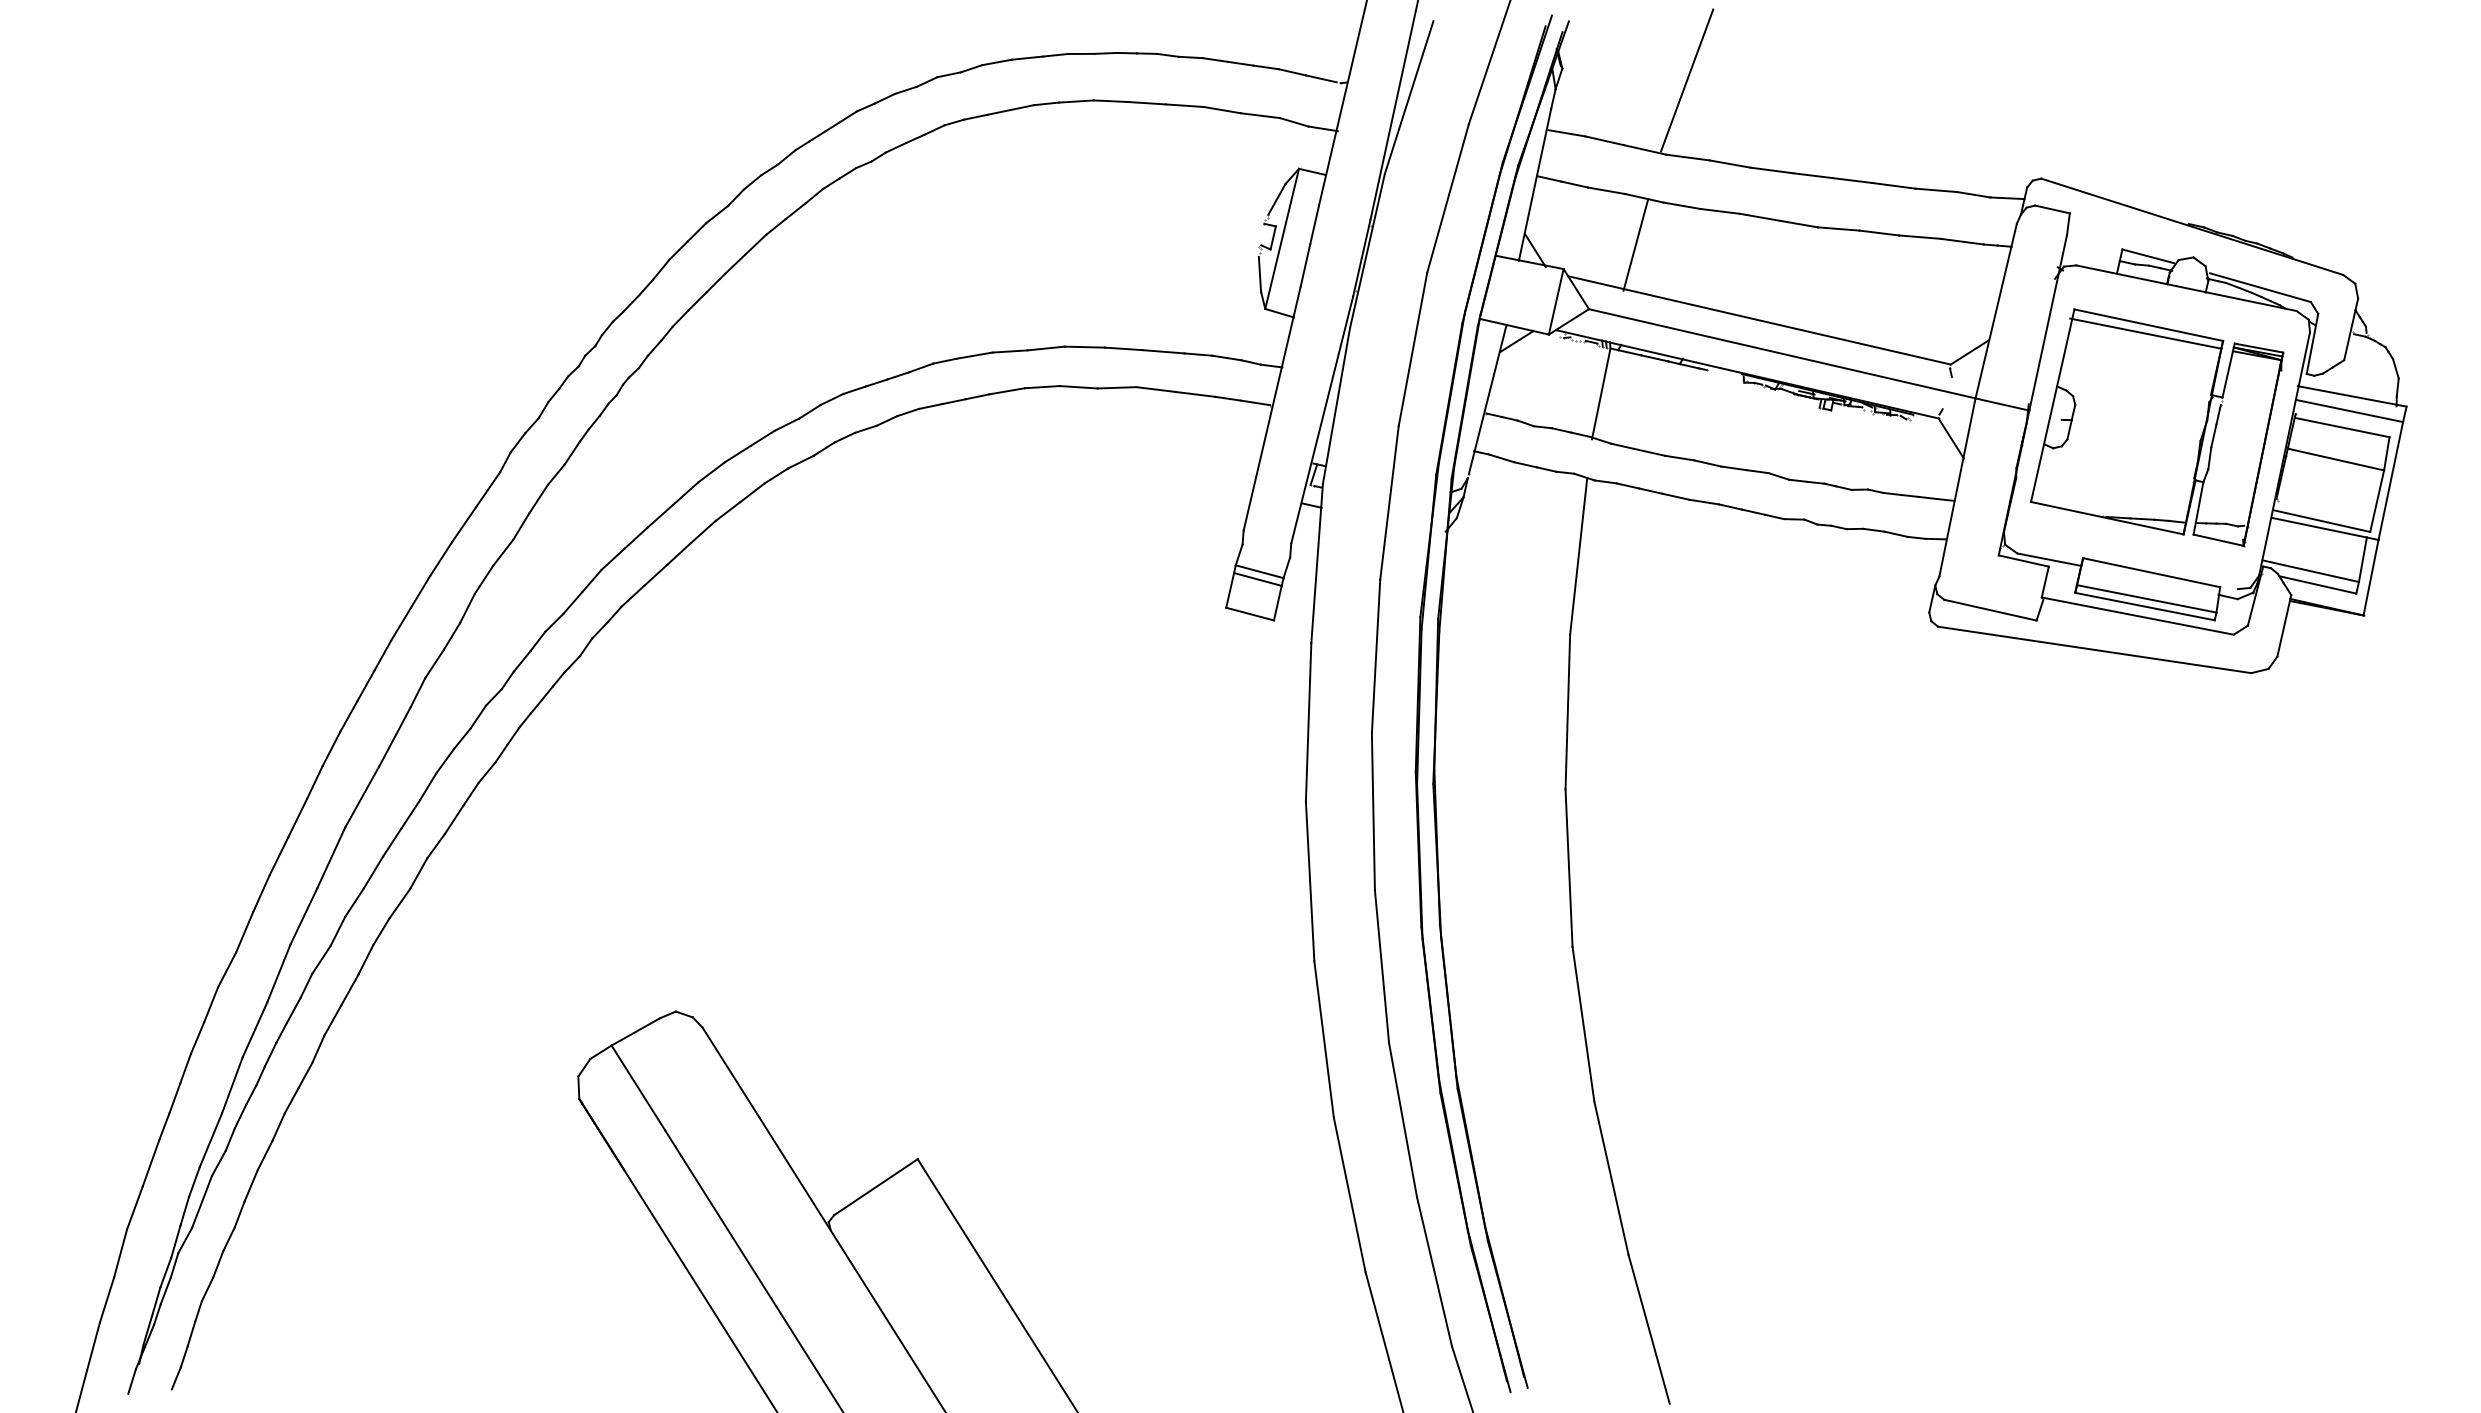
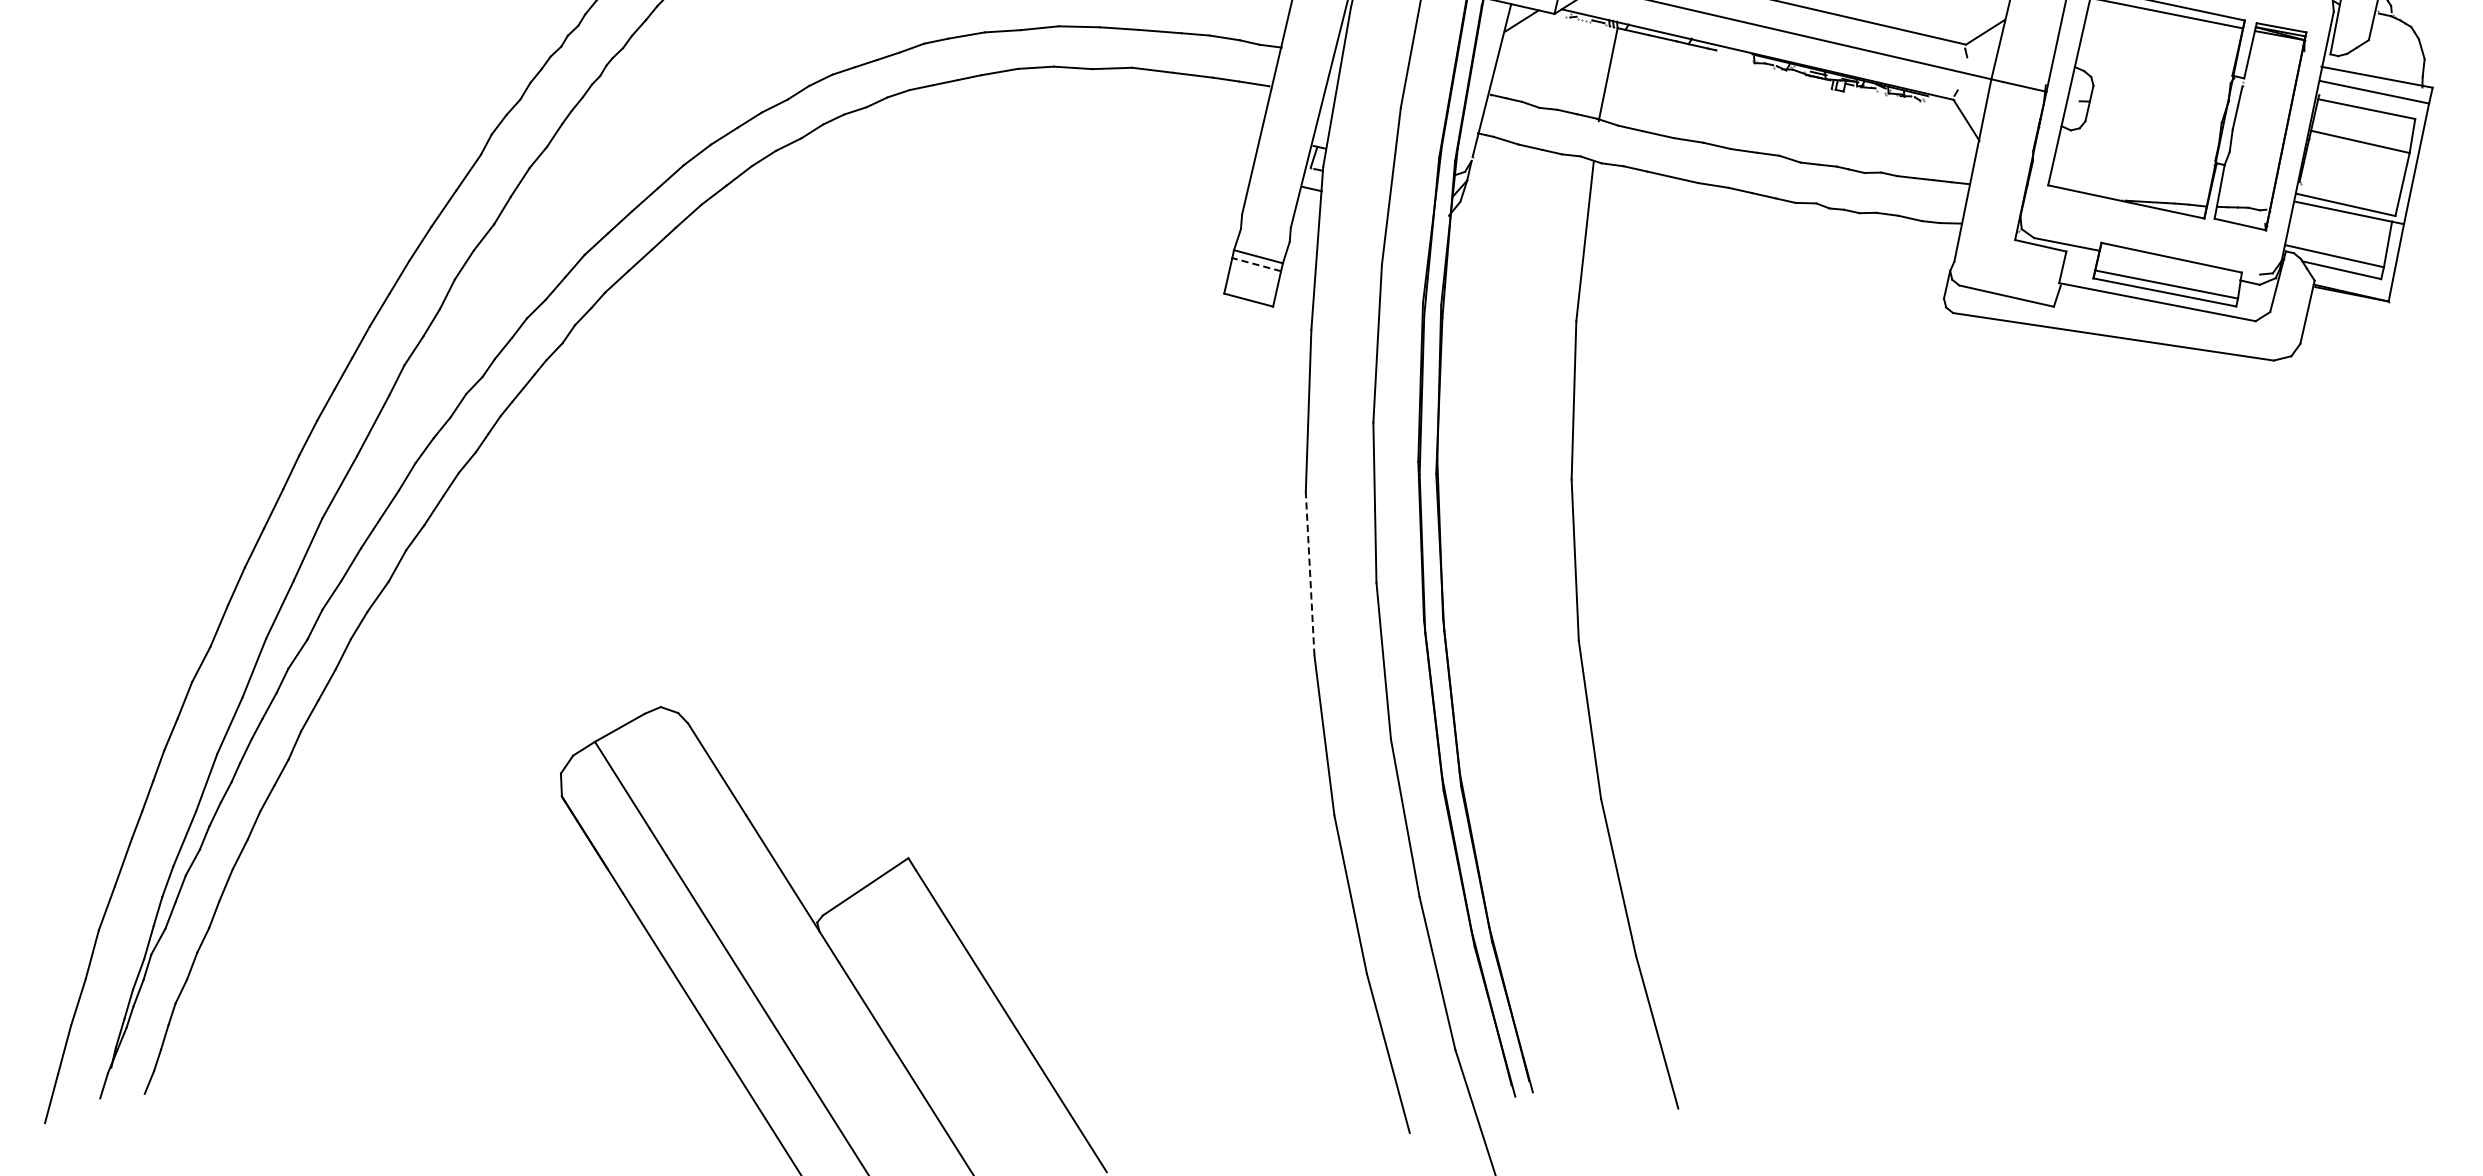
line: (1257, 579) -> (1256, 264), solid -> dashed
line: (1310, 881) -> (1310, 573), solid -> dashed

